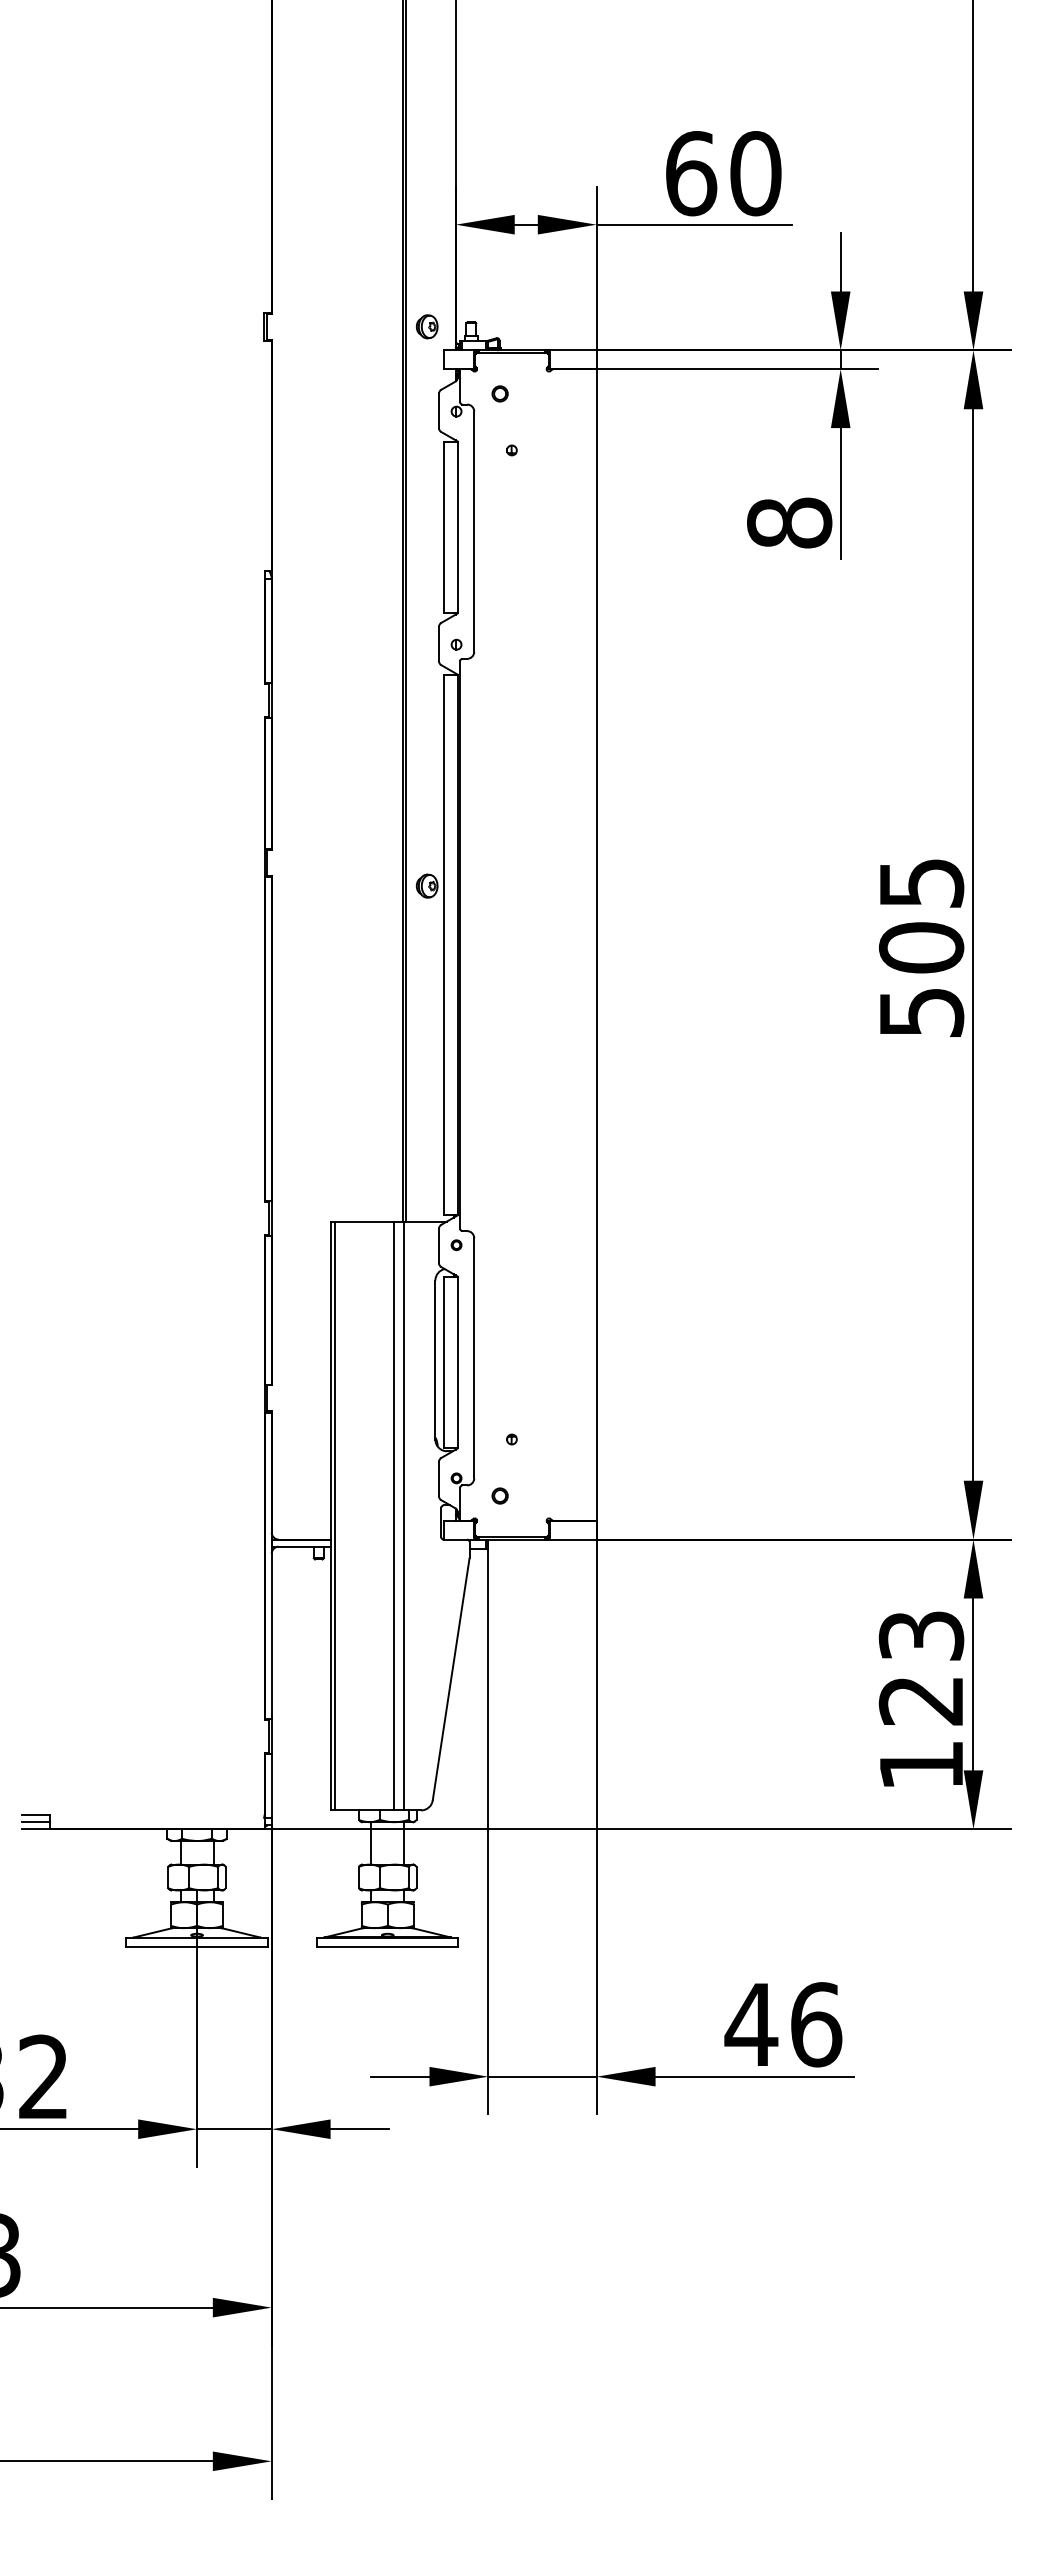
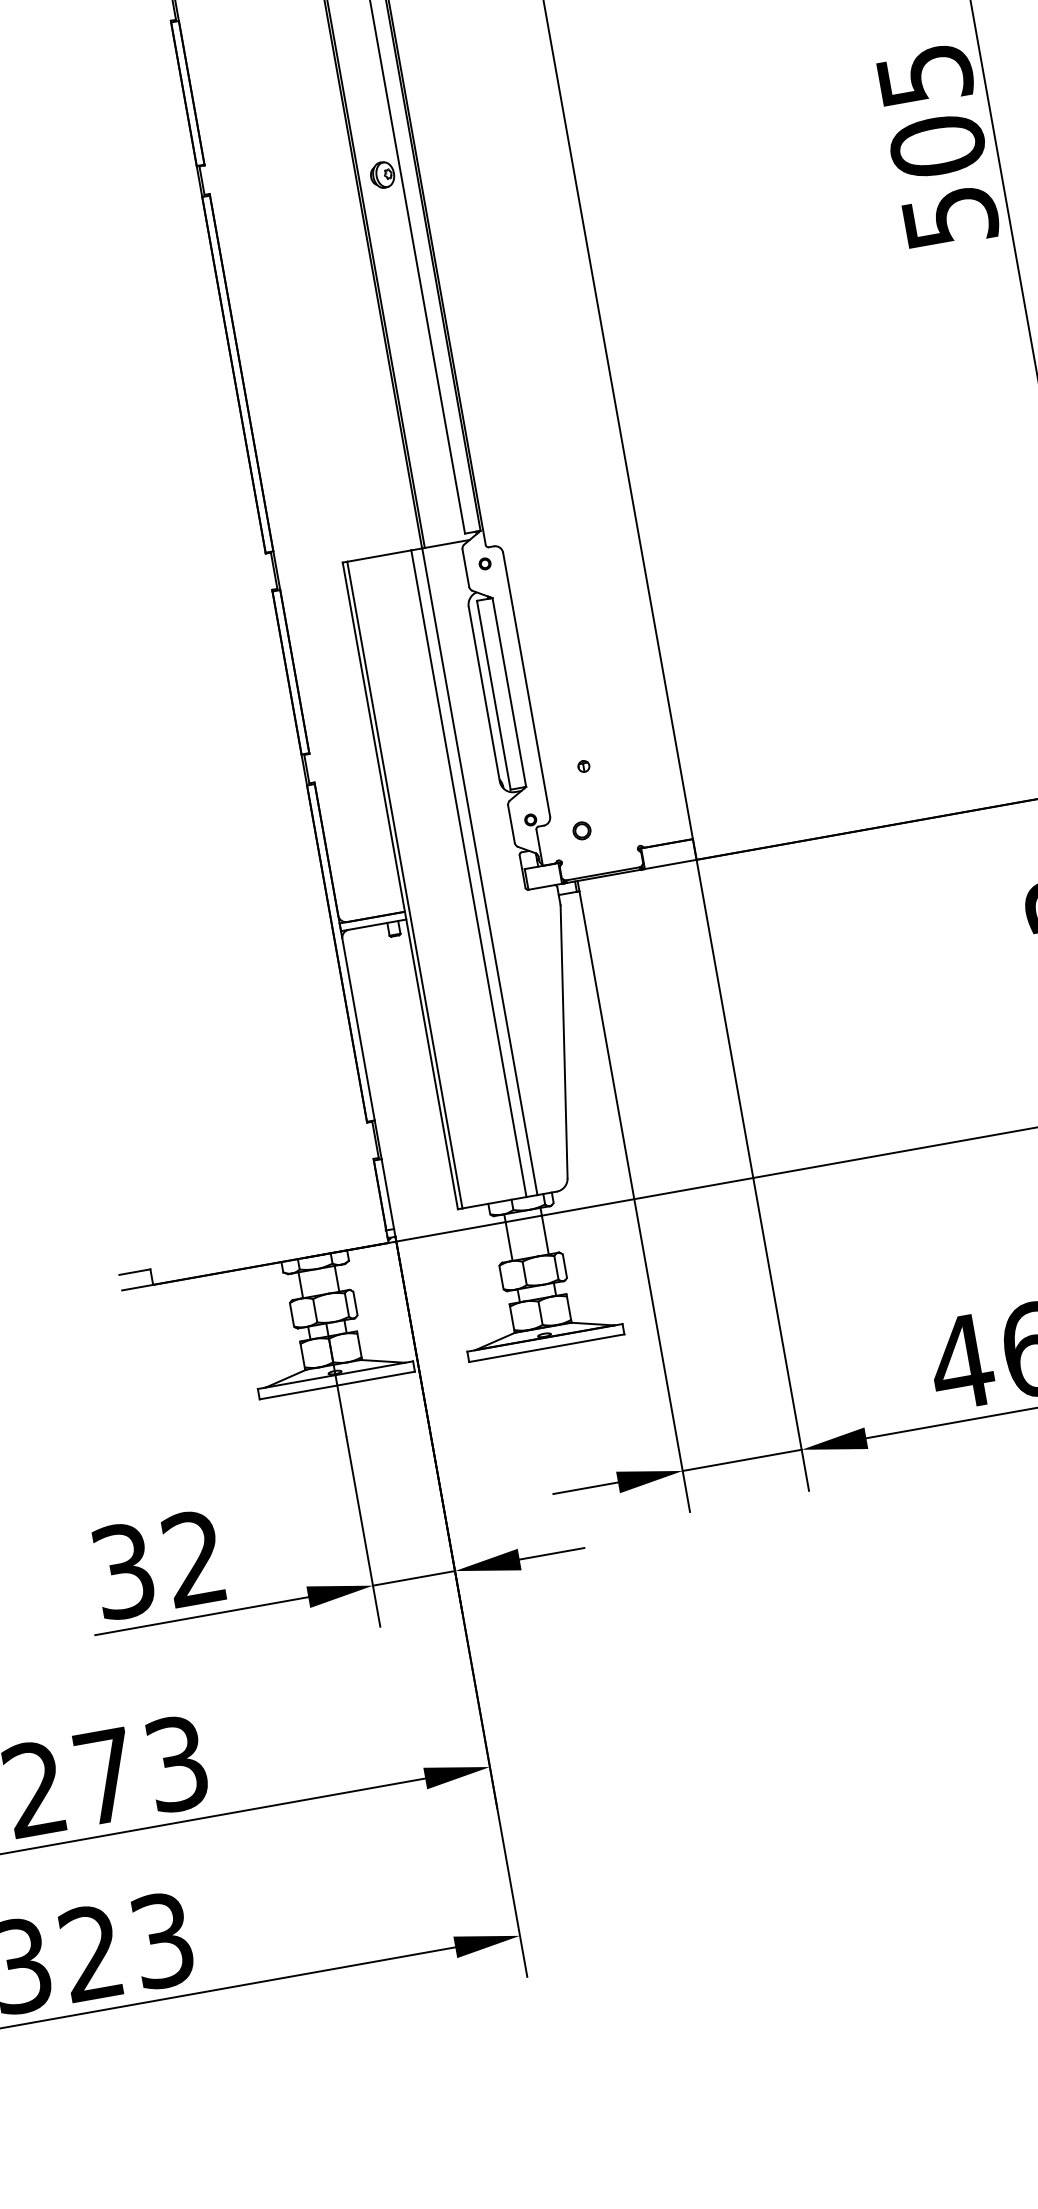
line: (36, 1822) -> (136, 1280), removed

